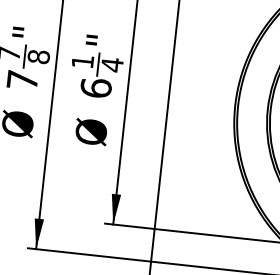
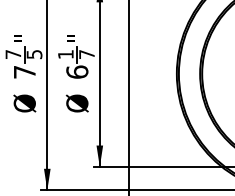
text: (38, 56) -> (34, 54), 8 -> 5
text: (111, 64) -> (86, 54), 4 -> 7

